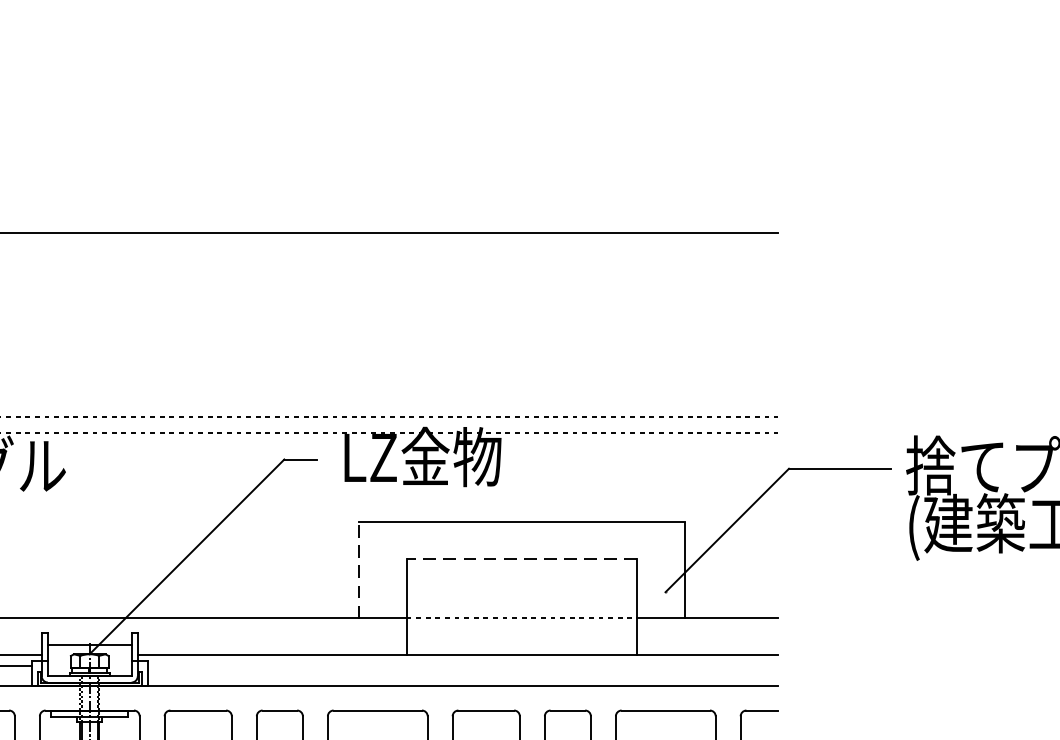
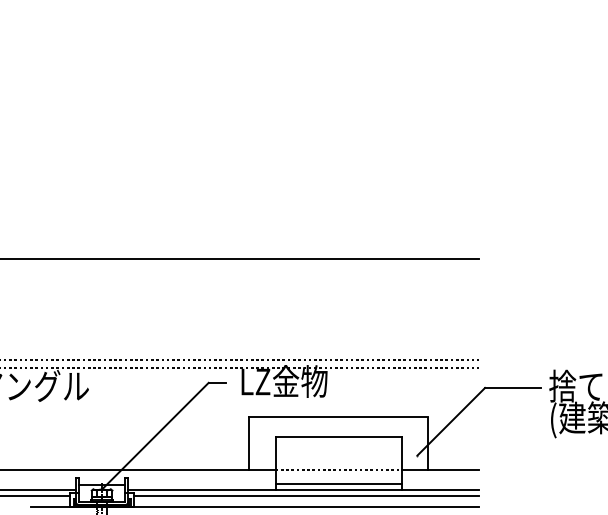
line: (521, 559) -> (338, 437), dashed -> solid
line: (358, 570) -> (249, 443), dashed -> solid
line: (521, 643) -> (338, 483), added
line: (462, 666) -> (306, 496), added

